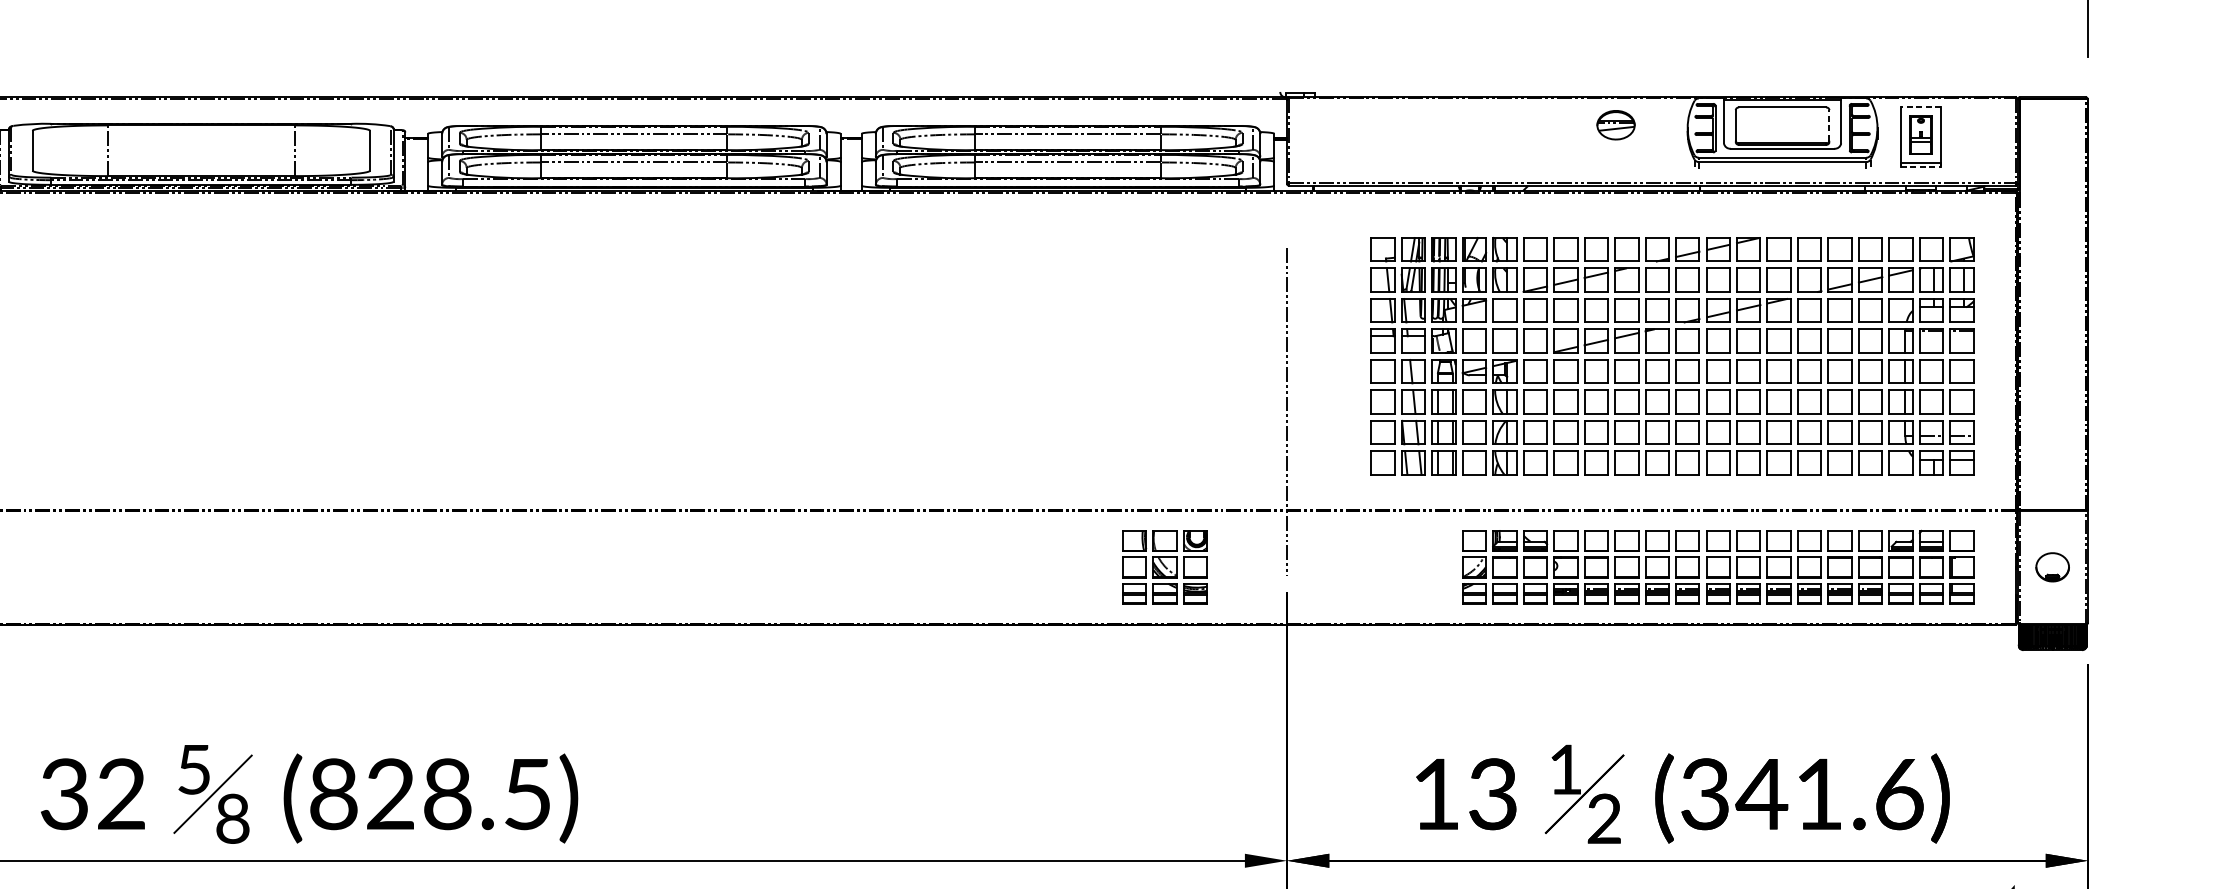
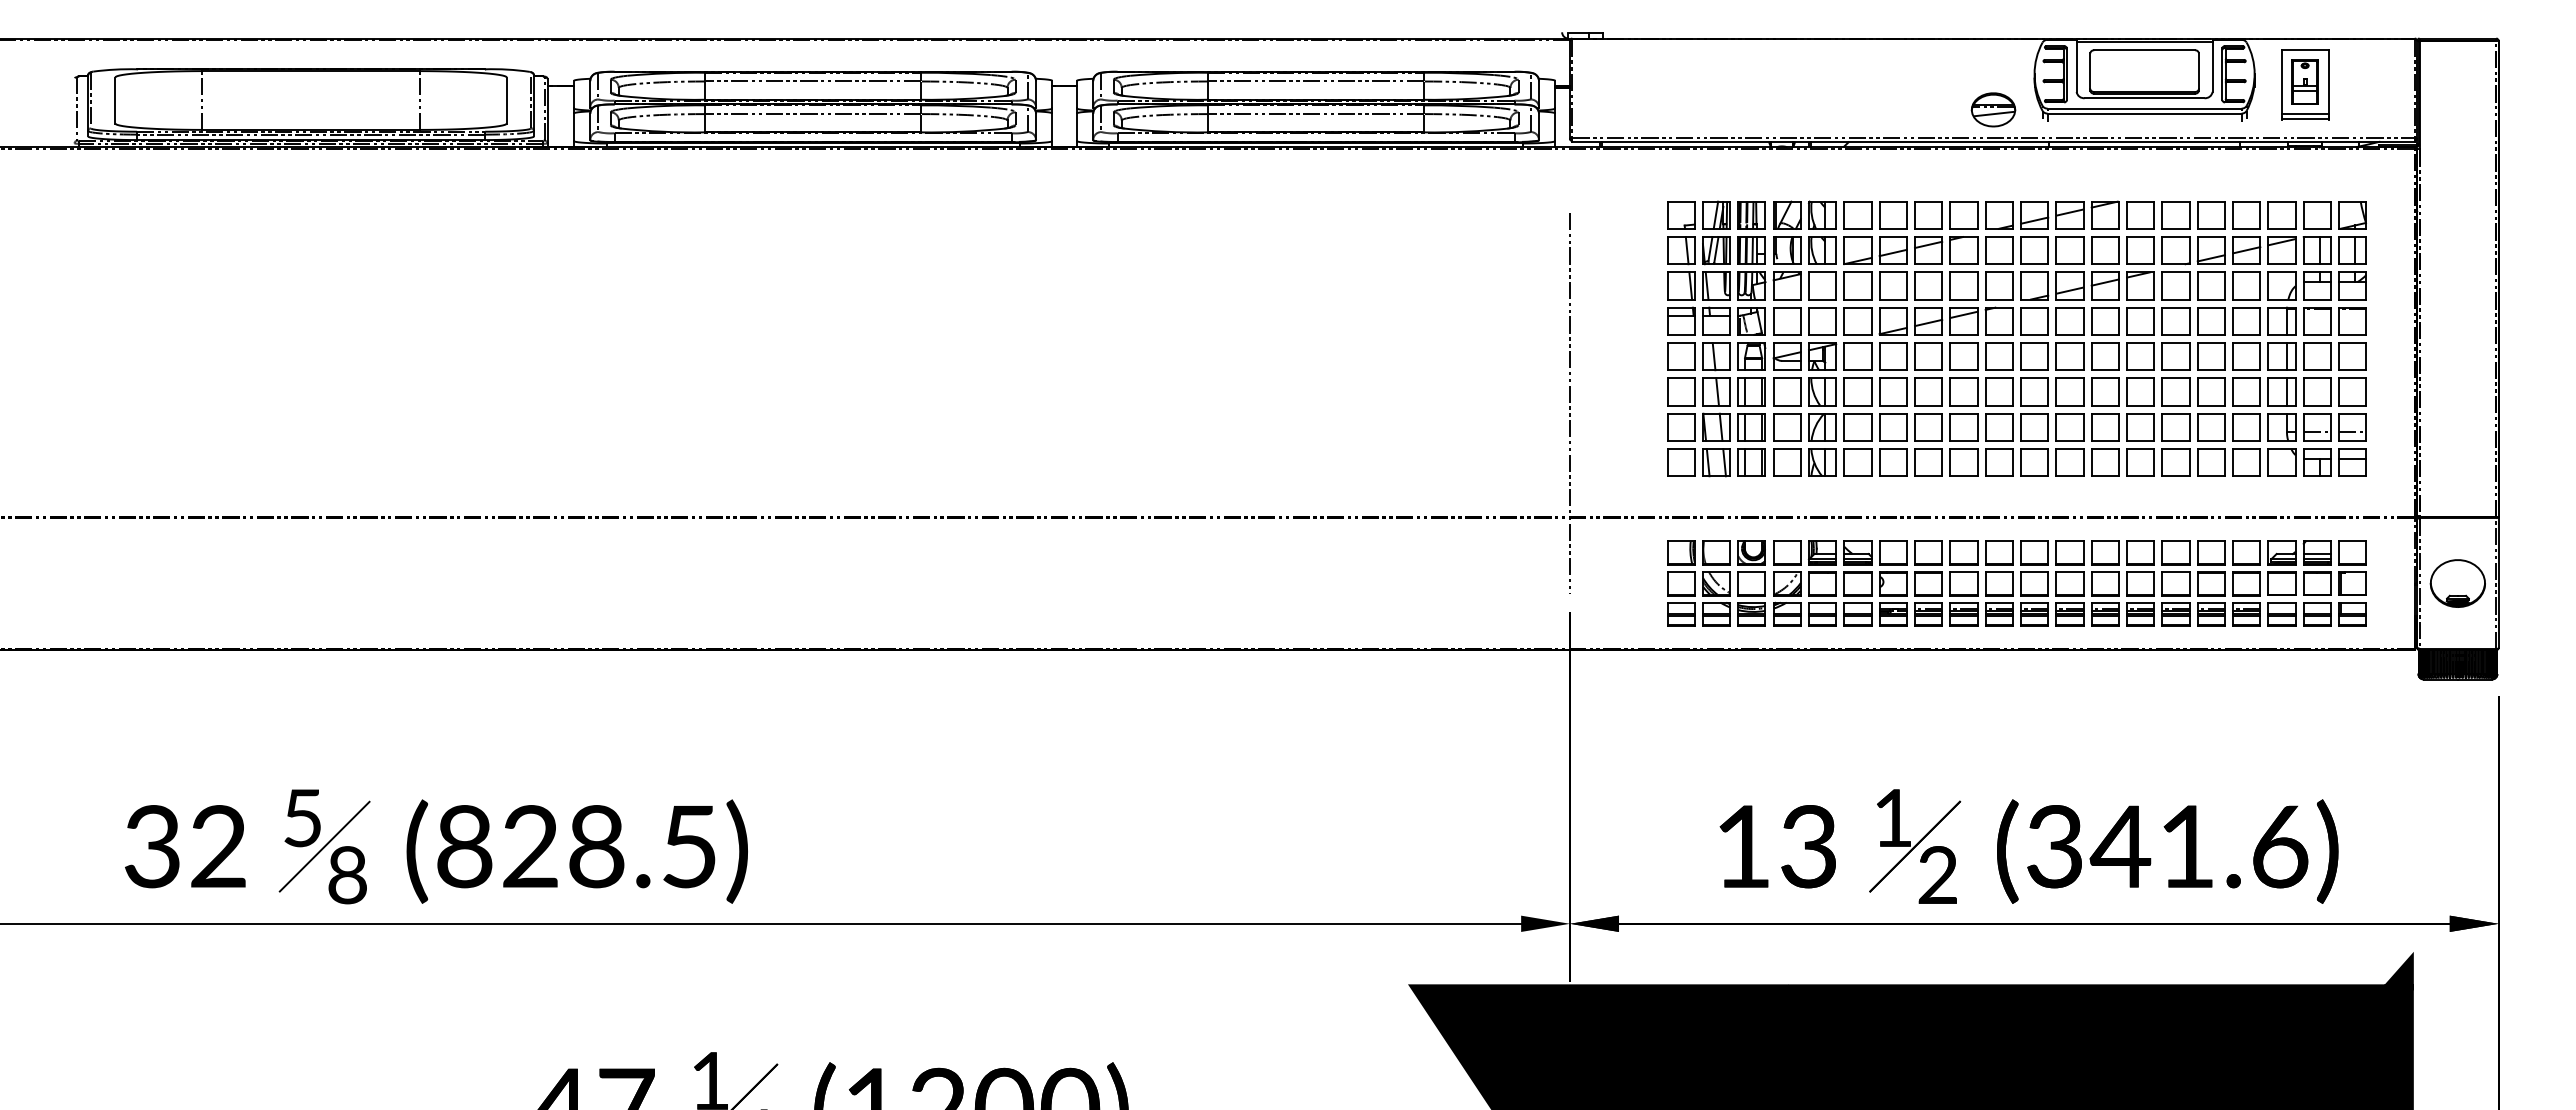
line: (1921, 106) -> (2305, 49), dashed -> solid
part: (1616, 124) -> (1993, 109), moved
line: (1829, 125) -> (2198, 71), dashed -> solid
line: (1921, 167) -> (2305, 119), dashed -> solid
part: (1165, 567) -> (1716, 583), moved
part: (2052, 567) -> (2457, 583), size x1.43

